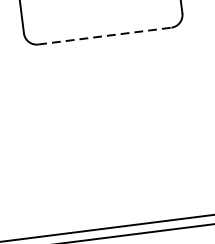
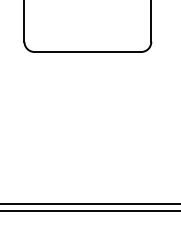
line: (105, 36) -> (88, 52), dashed -> solid

